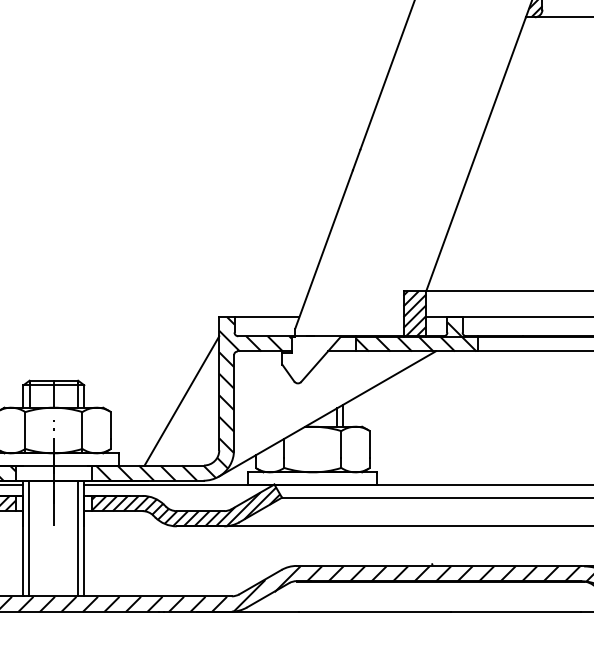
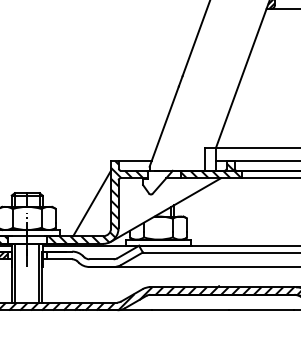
hatch: (415, 312) -> (210, 158), removed
hatch: (184, 507) -> (93, 257), removed

